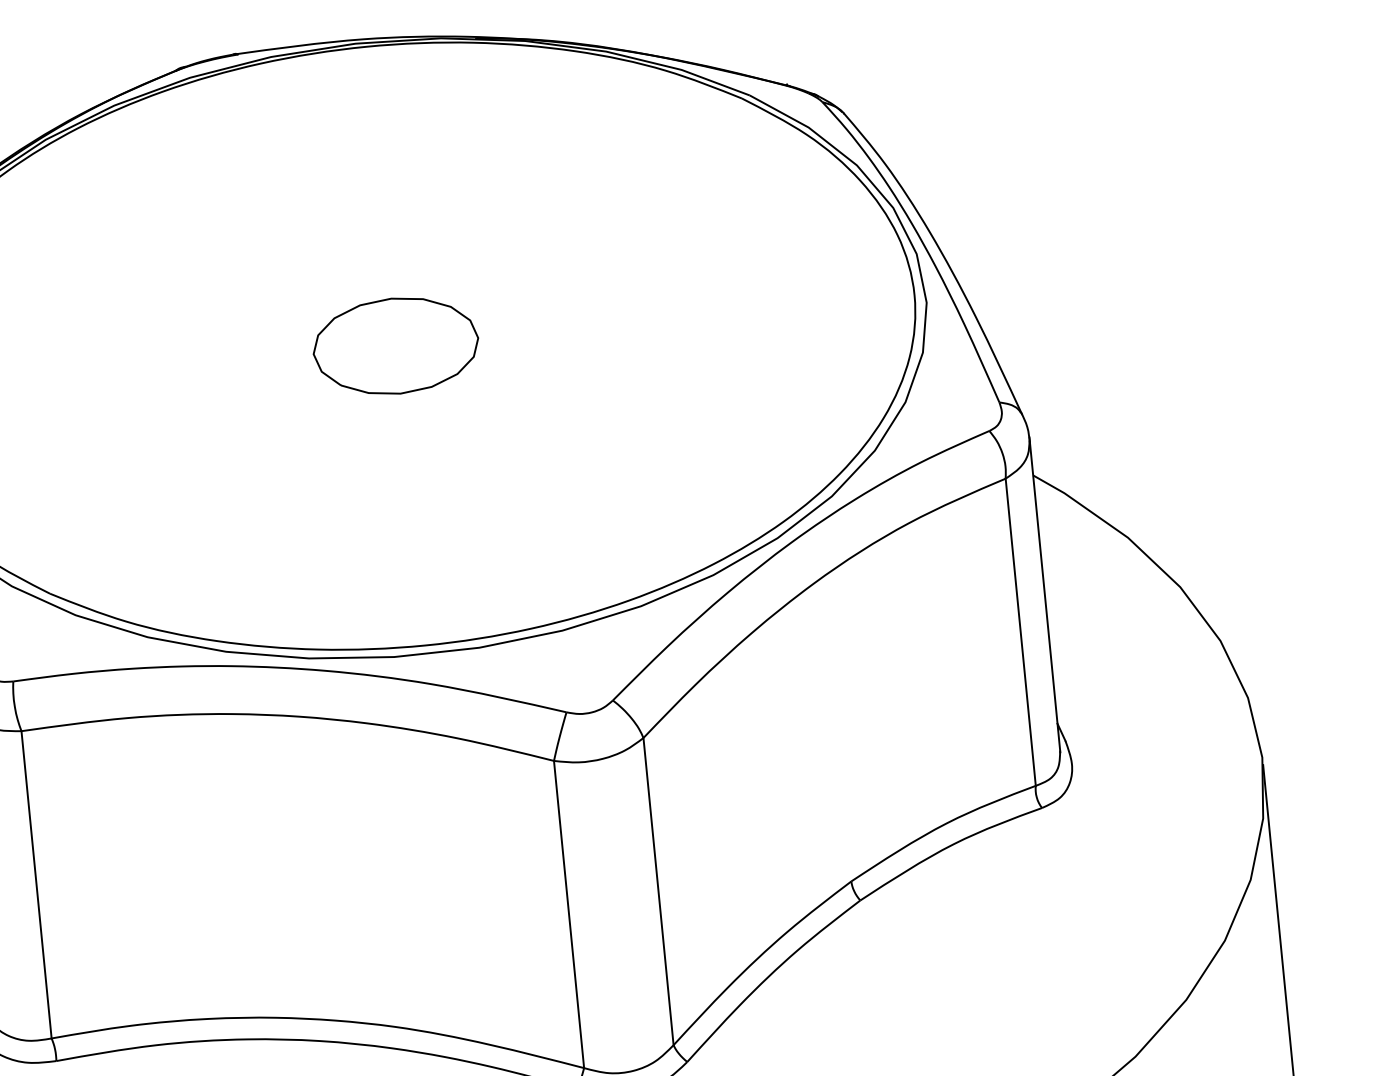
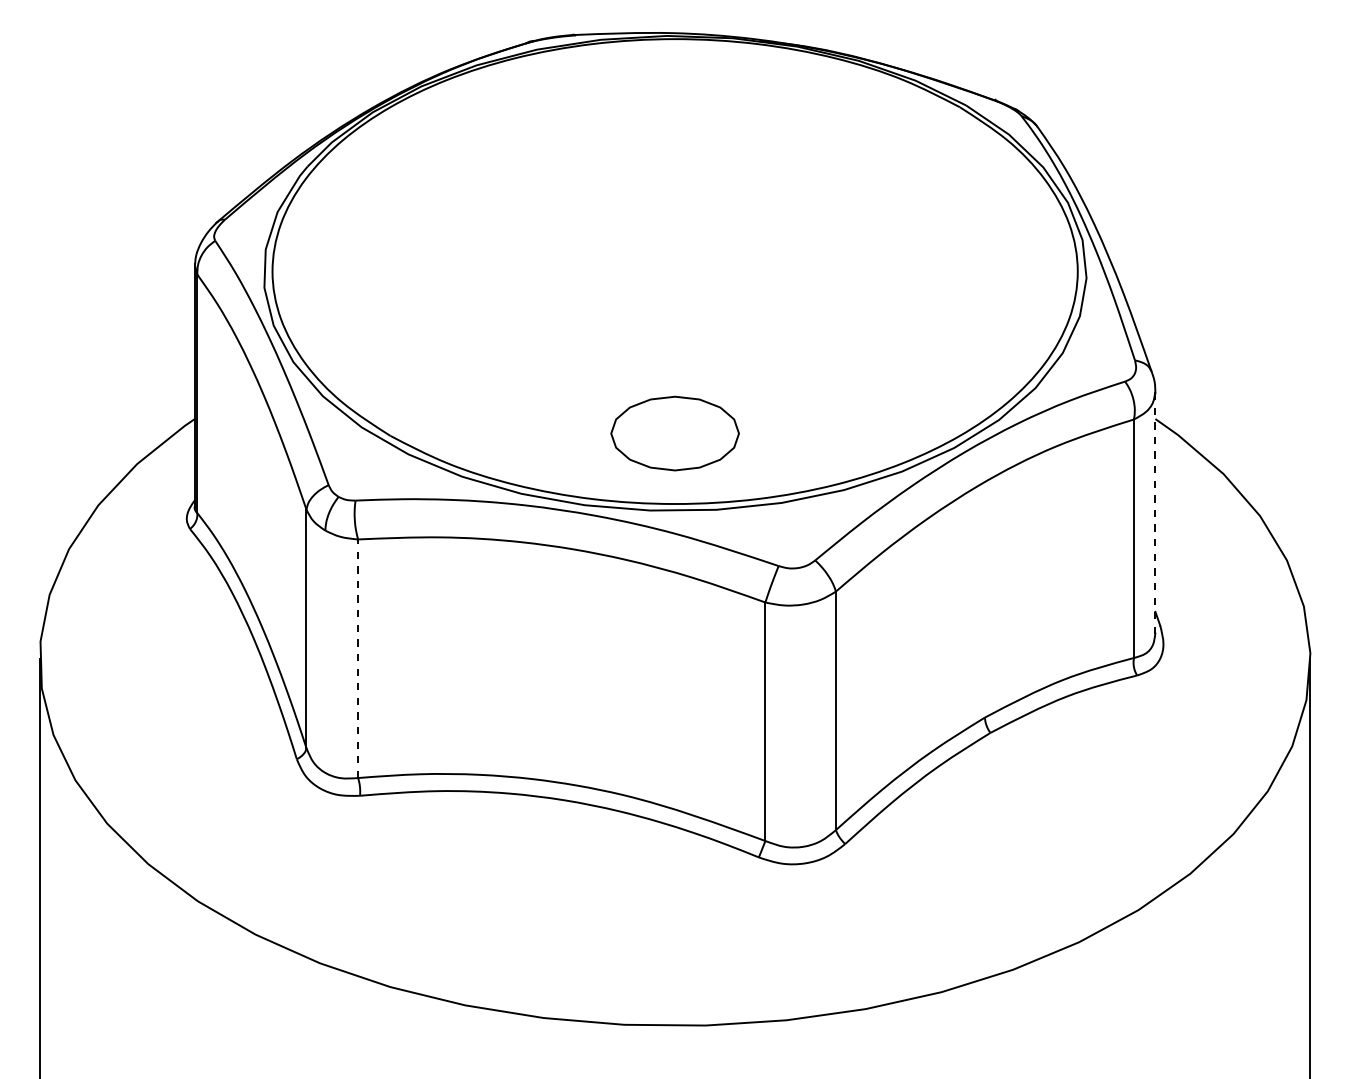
part: (395, 346) -> (674, 433), moved
line: (1044, 594) -> (1155, 511), solid -> dashed
line: (37, 884) -> (358, 658), solid -> dashed

